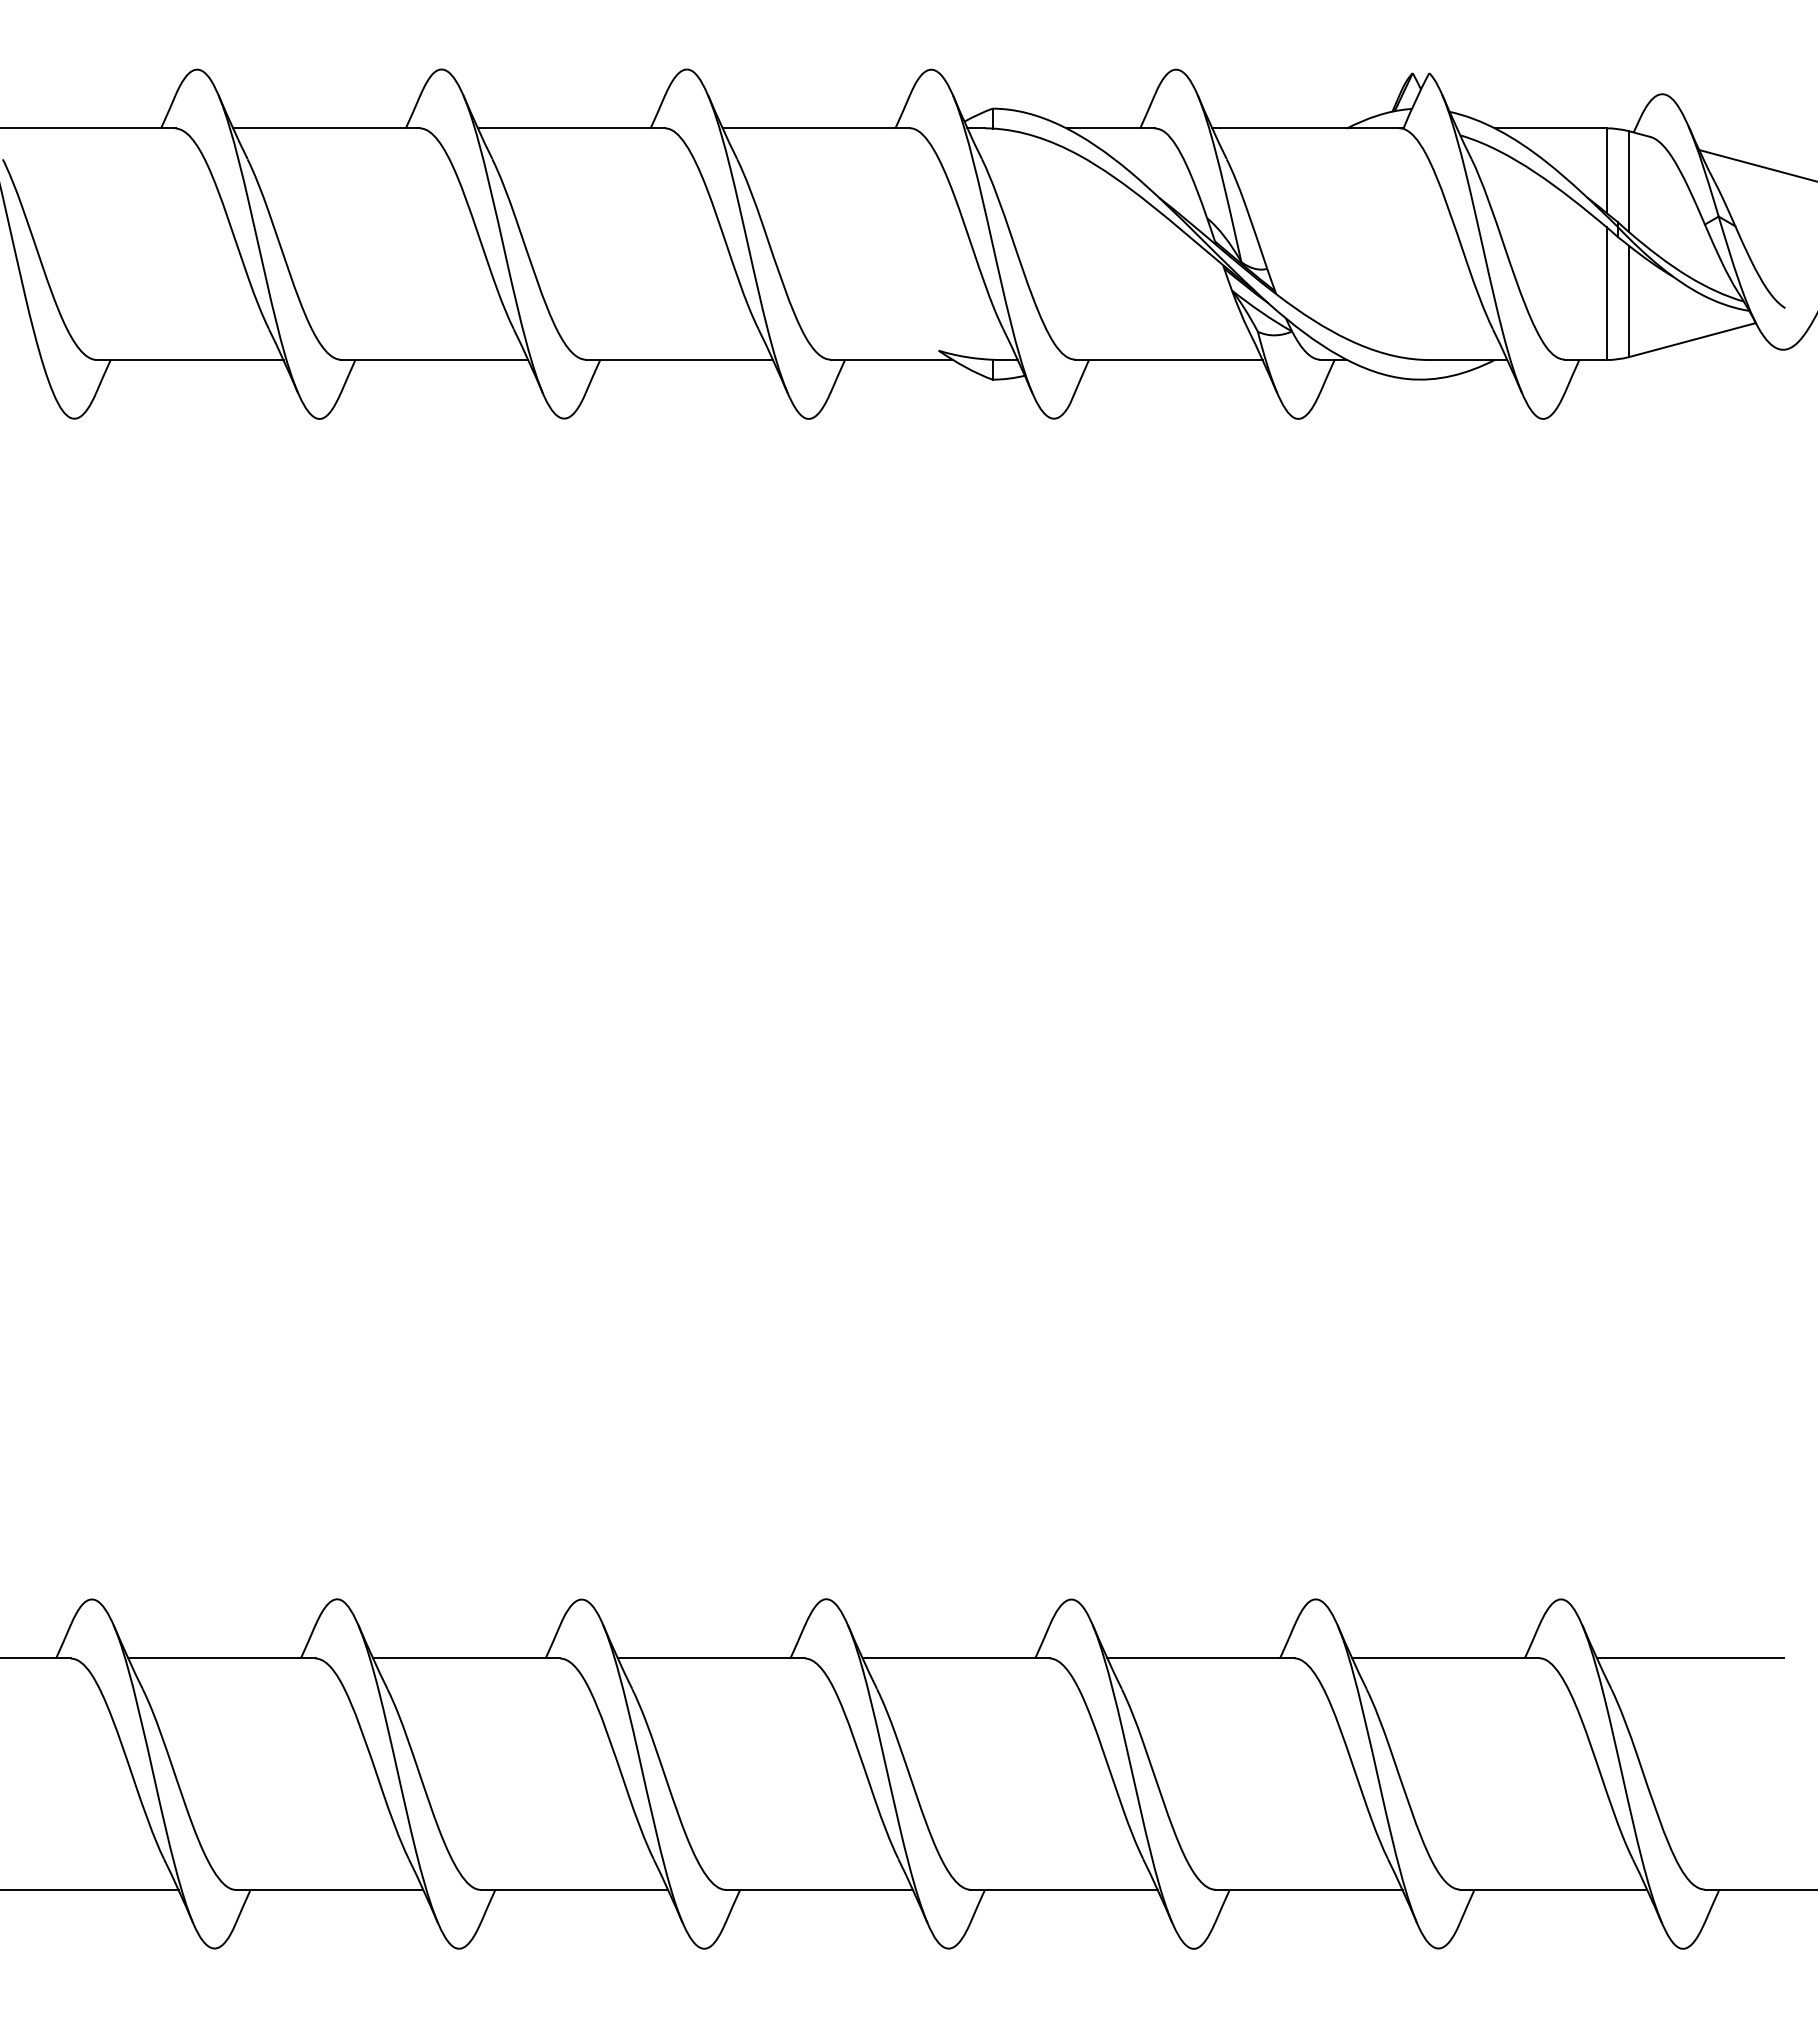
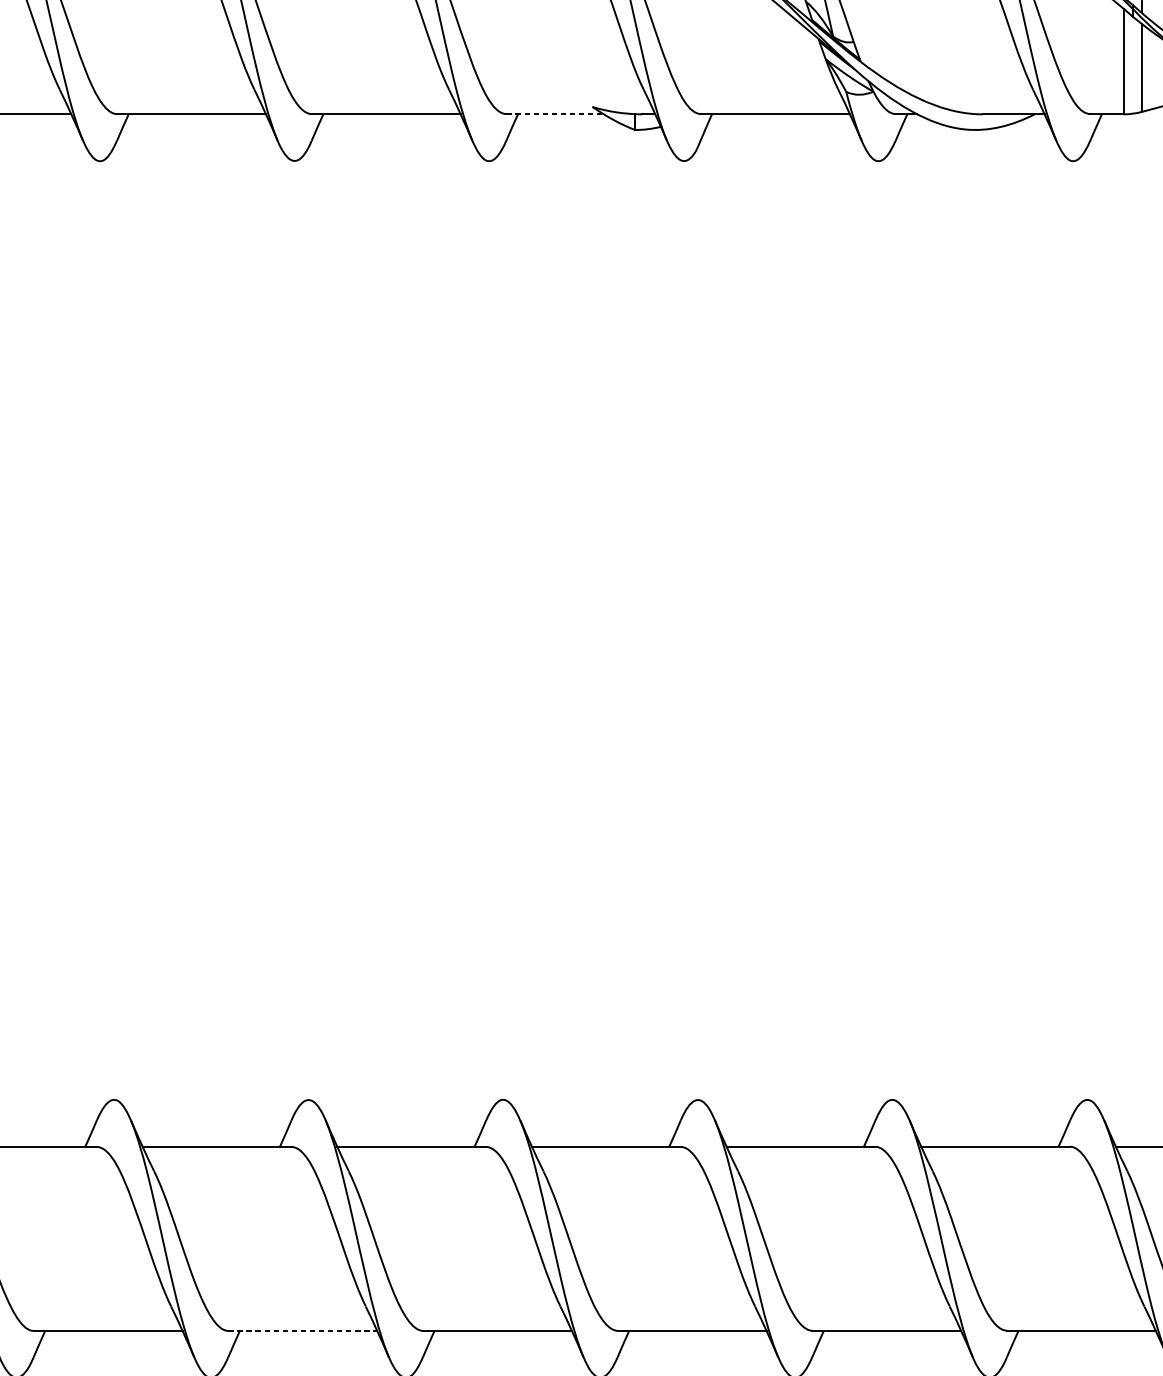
line: (892, 360) -> (555, 114), solid -> dashed
line: (574, 1889) -> (302, 1330), solid -> dashed

